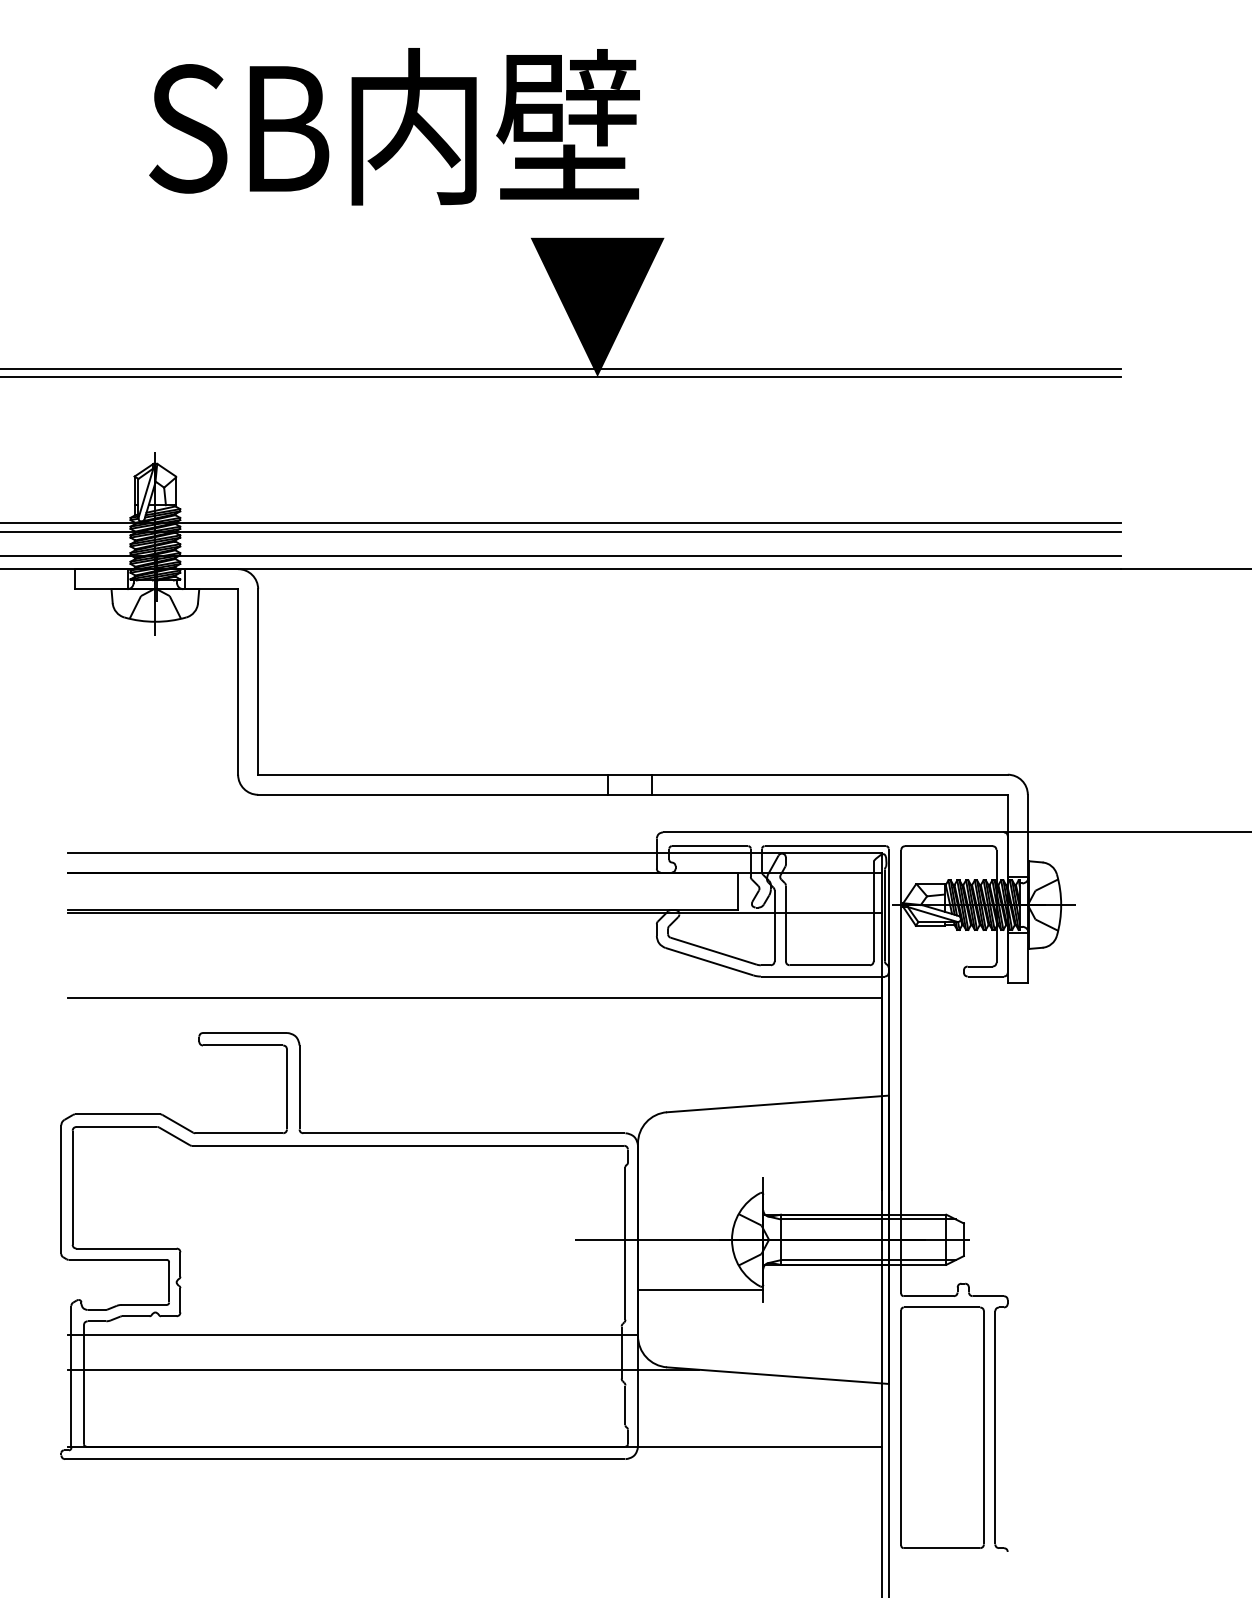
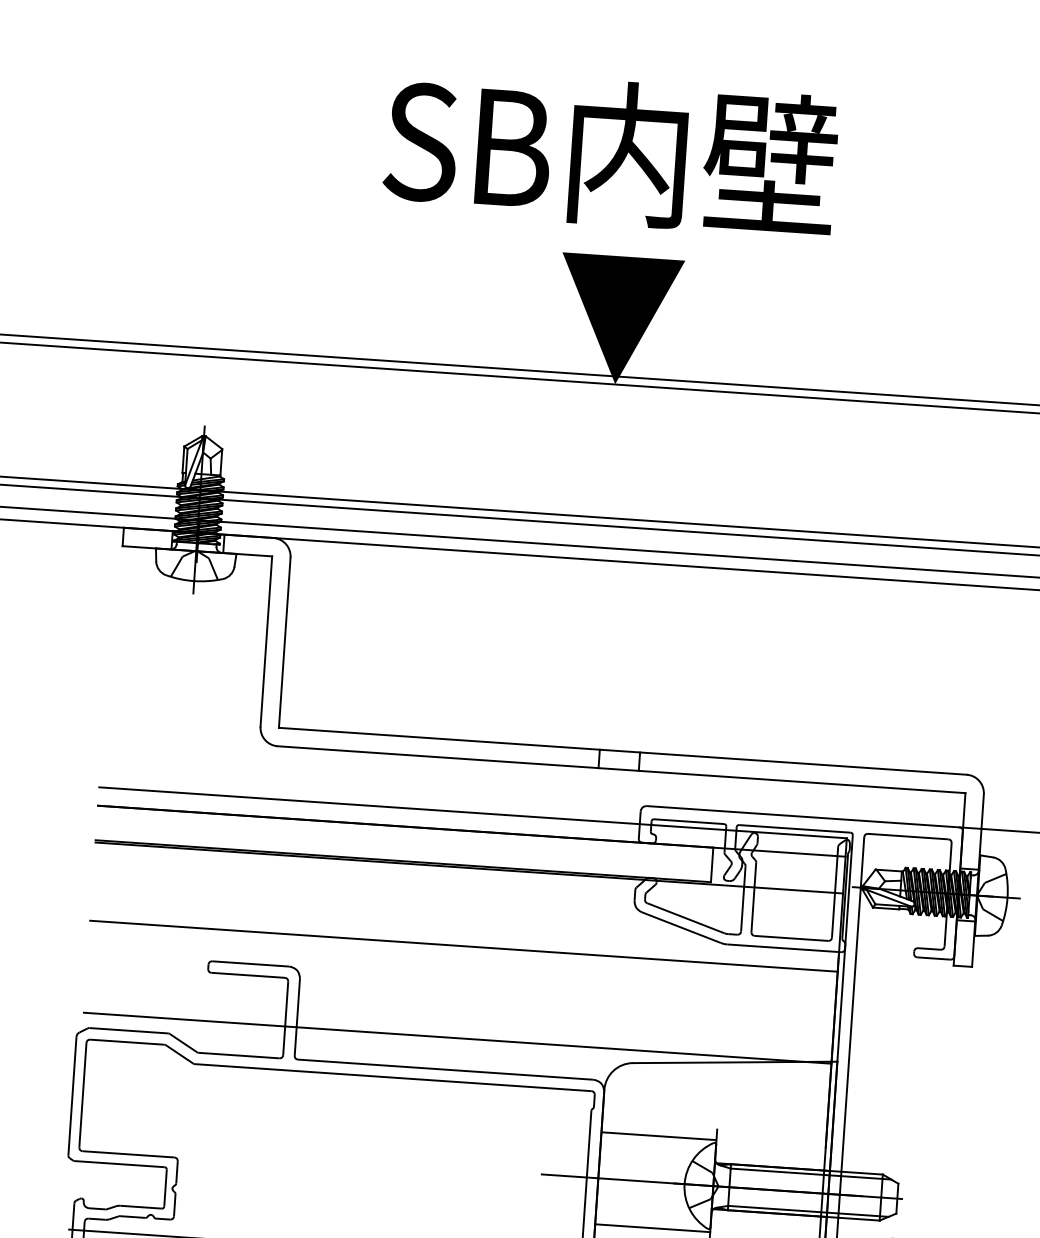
text: (394, 126) -> (610, 152), moved
line: (474, 1098) -> (457, 1038), added
line: (700, 1189) -> (658, 1136), added

